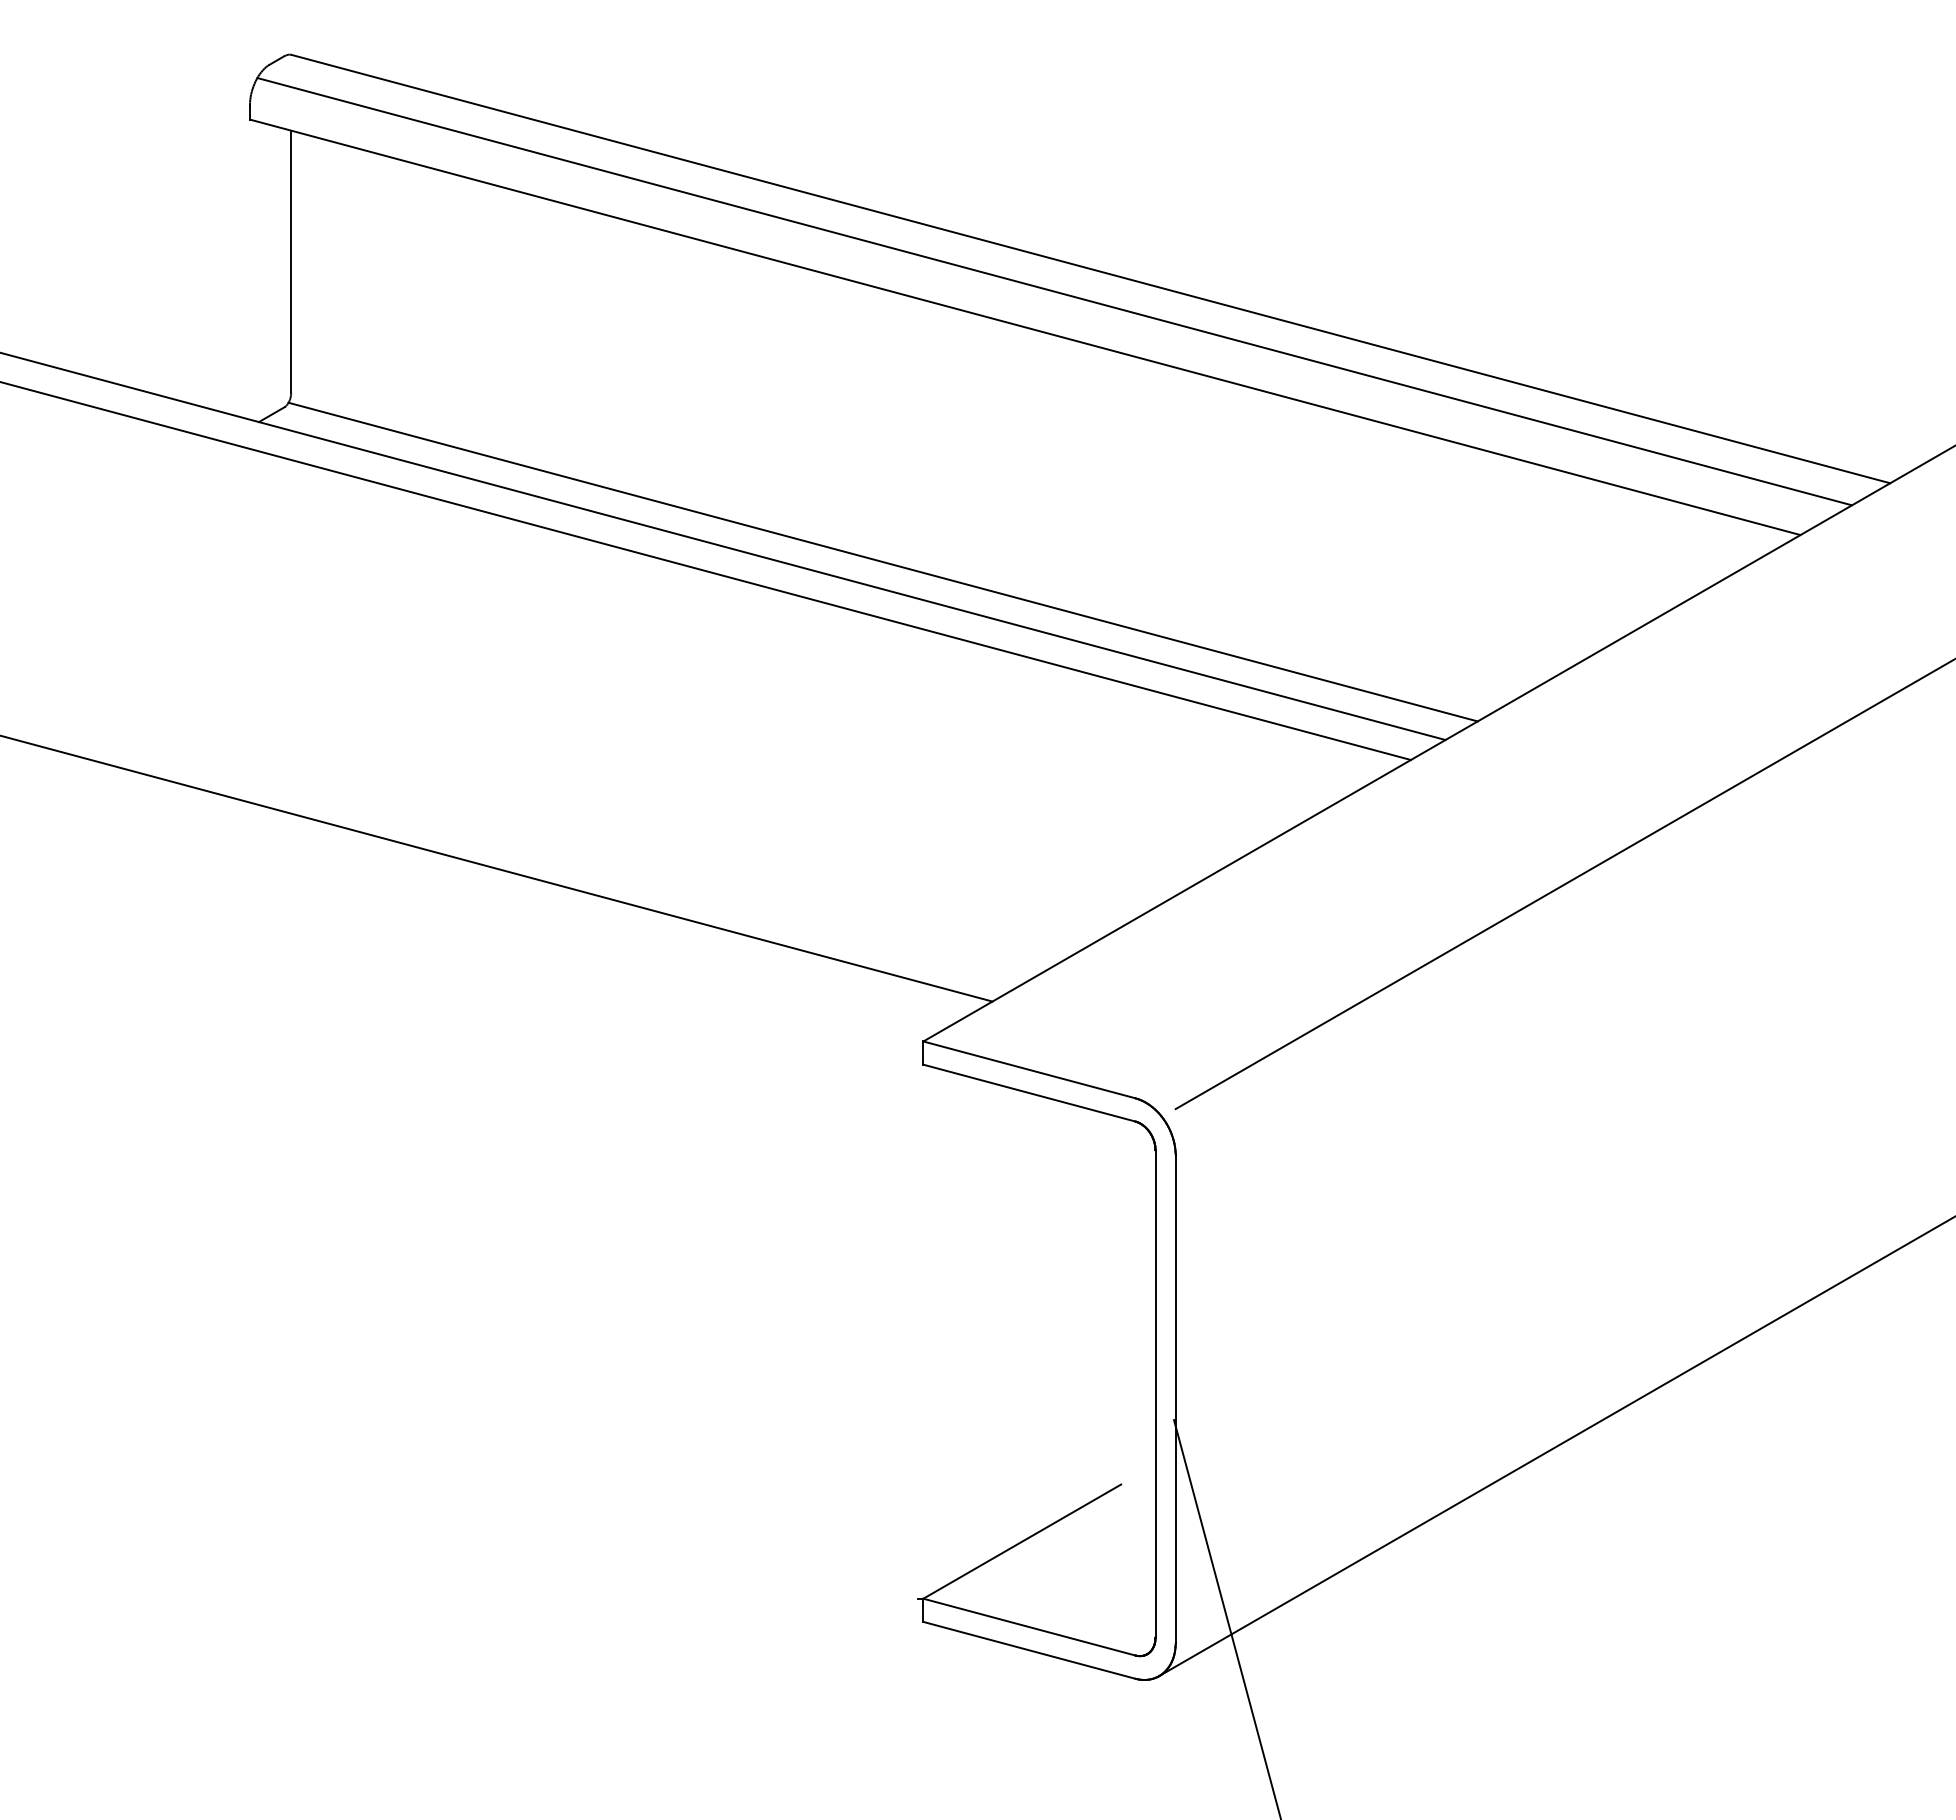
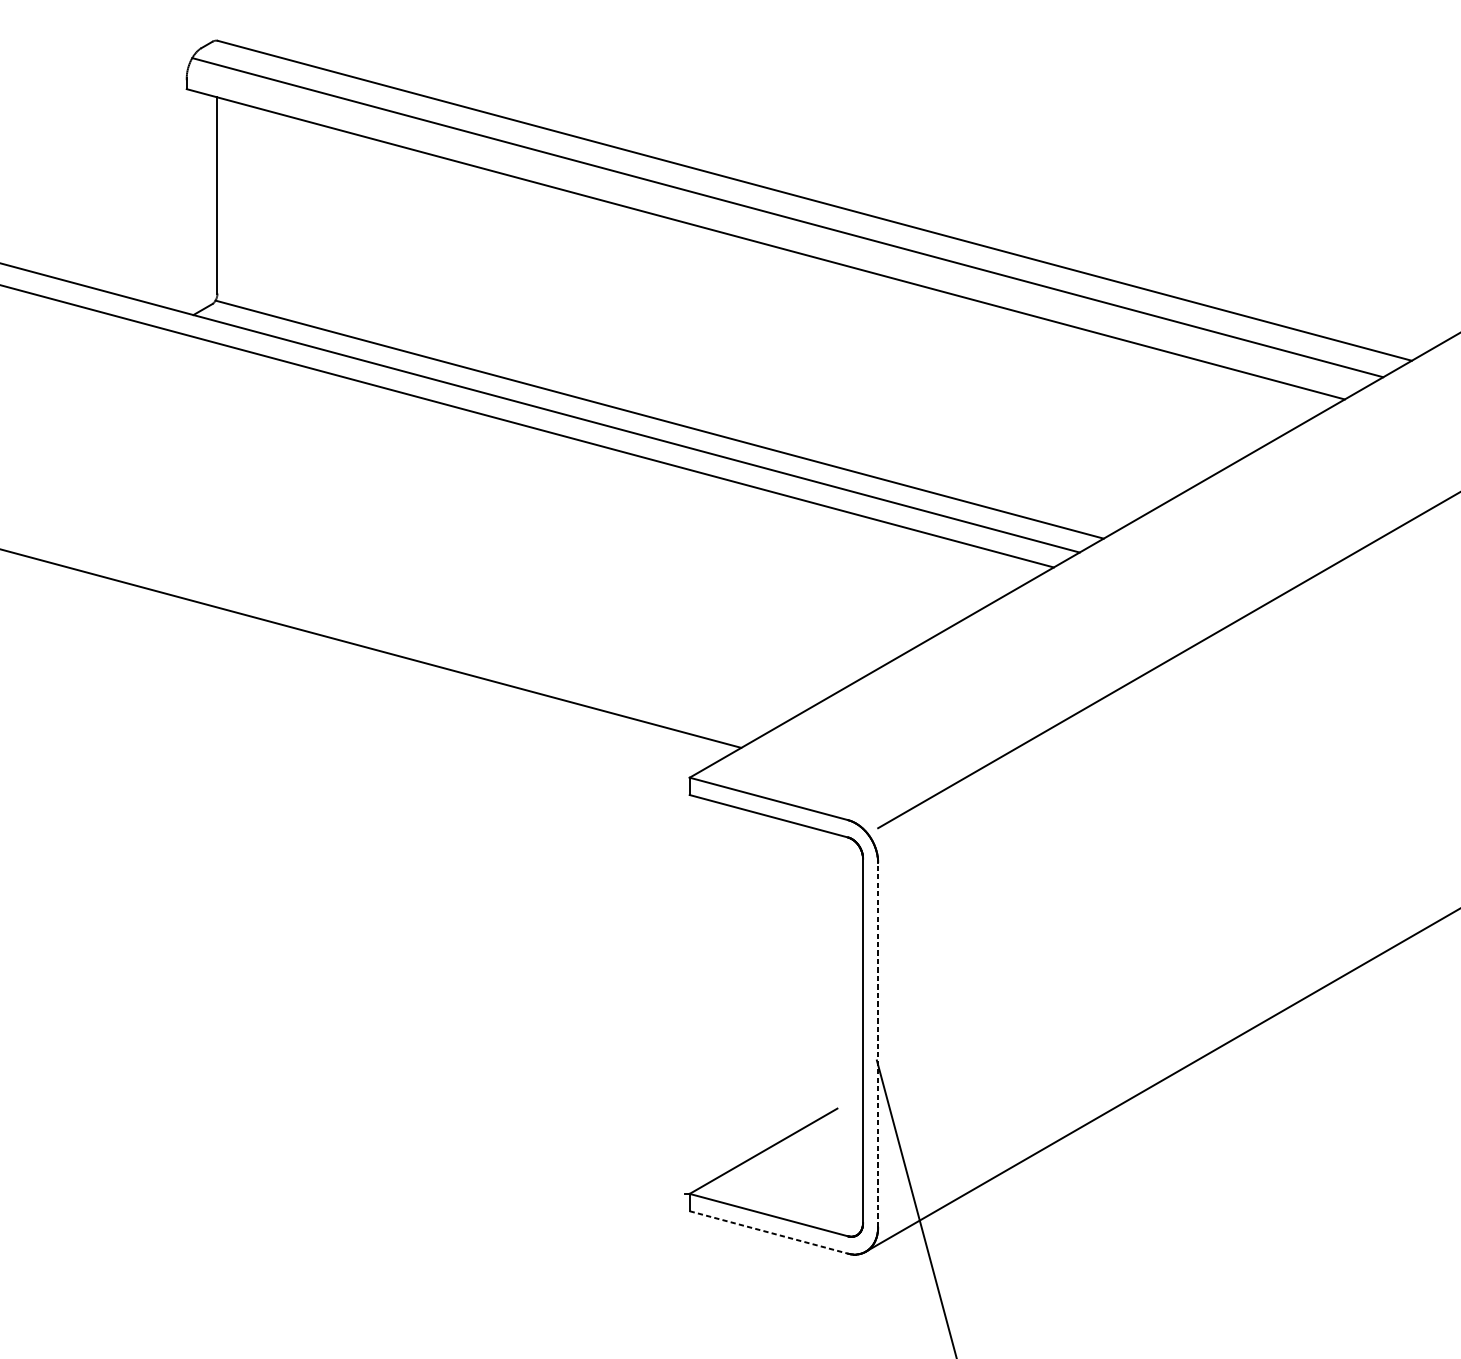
line: (1175, 1399) -> (878, 1045), solid -> dashed
line: (1029, 1650) -> (768, 1232), solid -> dashed

